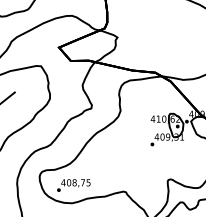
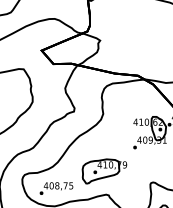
part: (121, 168) -> (104, 171), added

